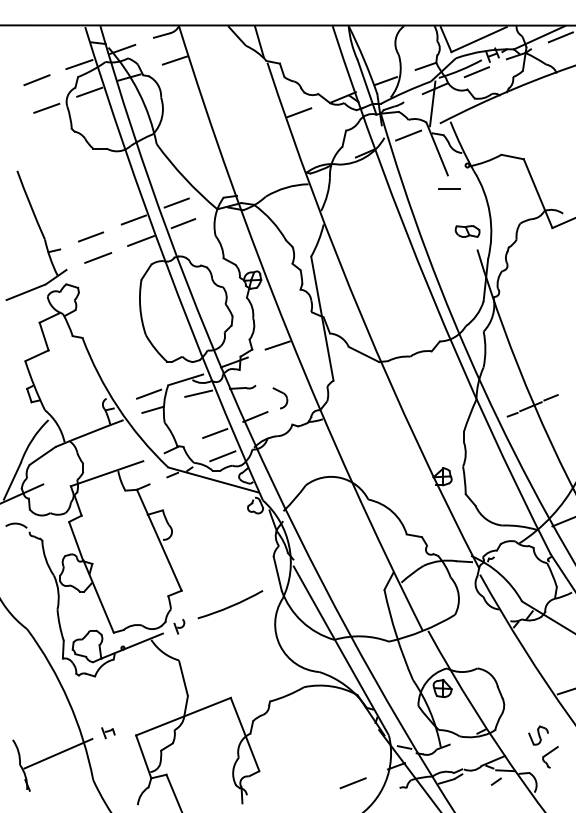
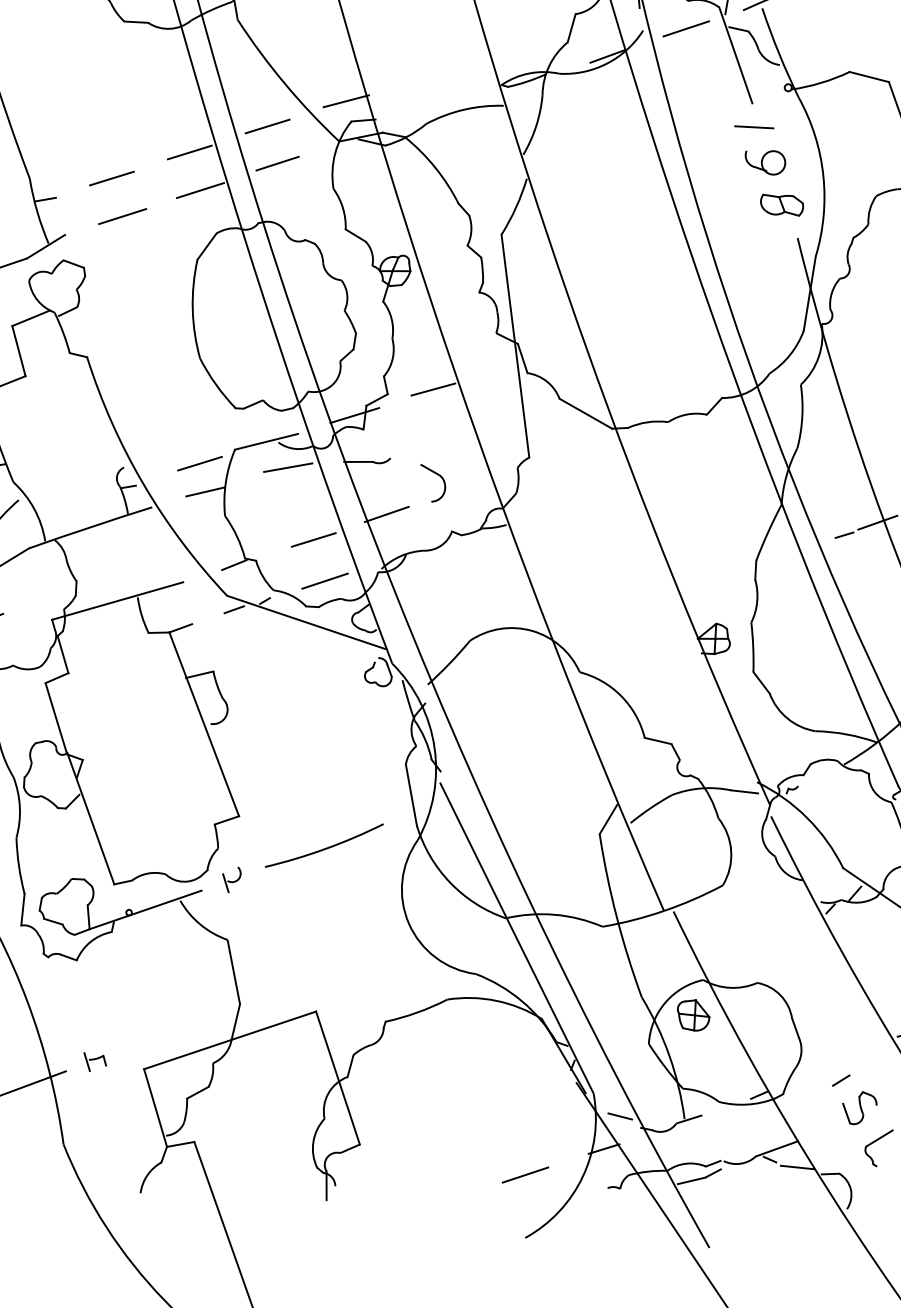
line: (219, 186) -> (345, 101), added
part: (456, 207) -> (764, 161), added
line: (495, 781) -> (839, 1080), moved

